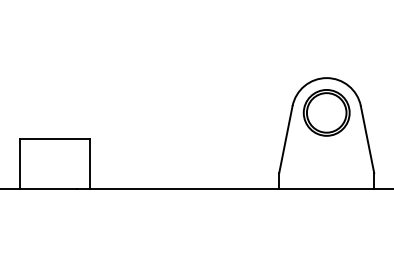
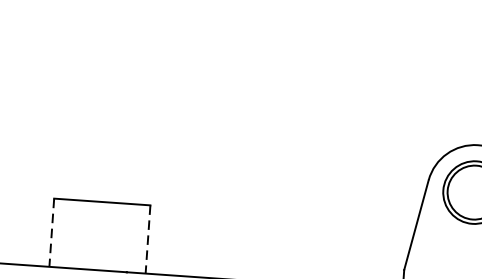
line: (19, 164) -> (51, 233), solid -> dashed
line: (90, 164) -> (148, 240), solid -> dashed

